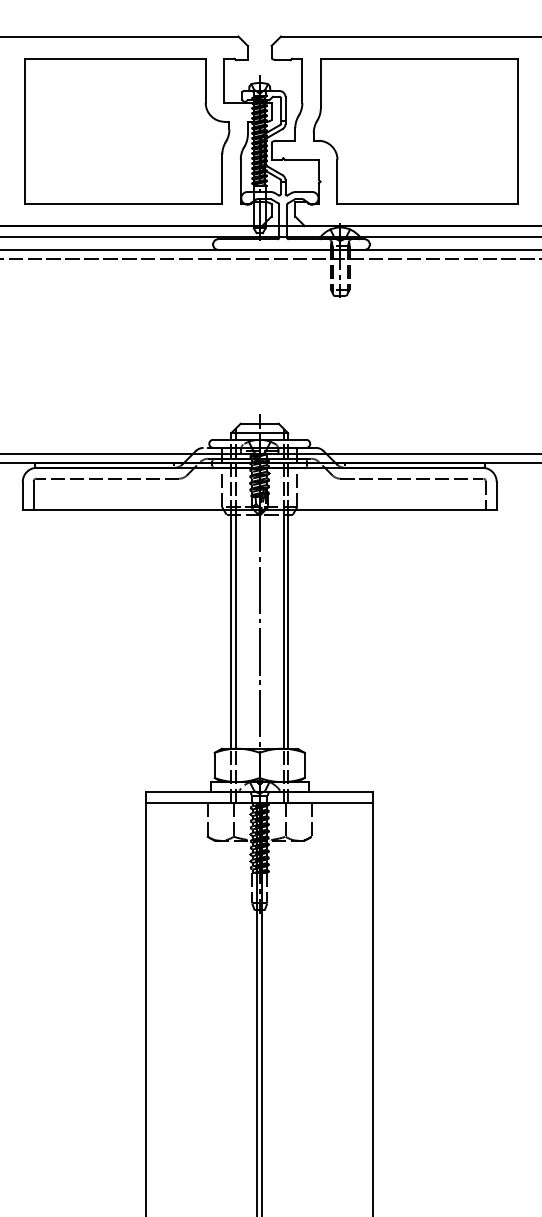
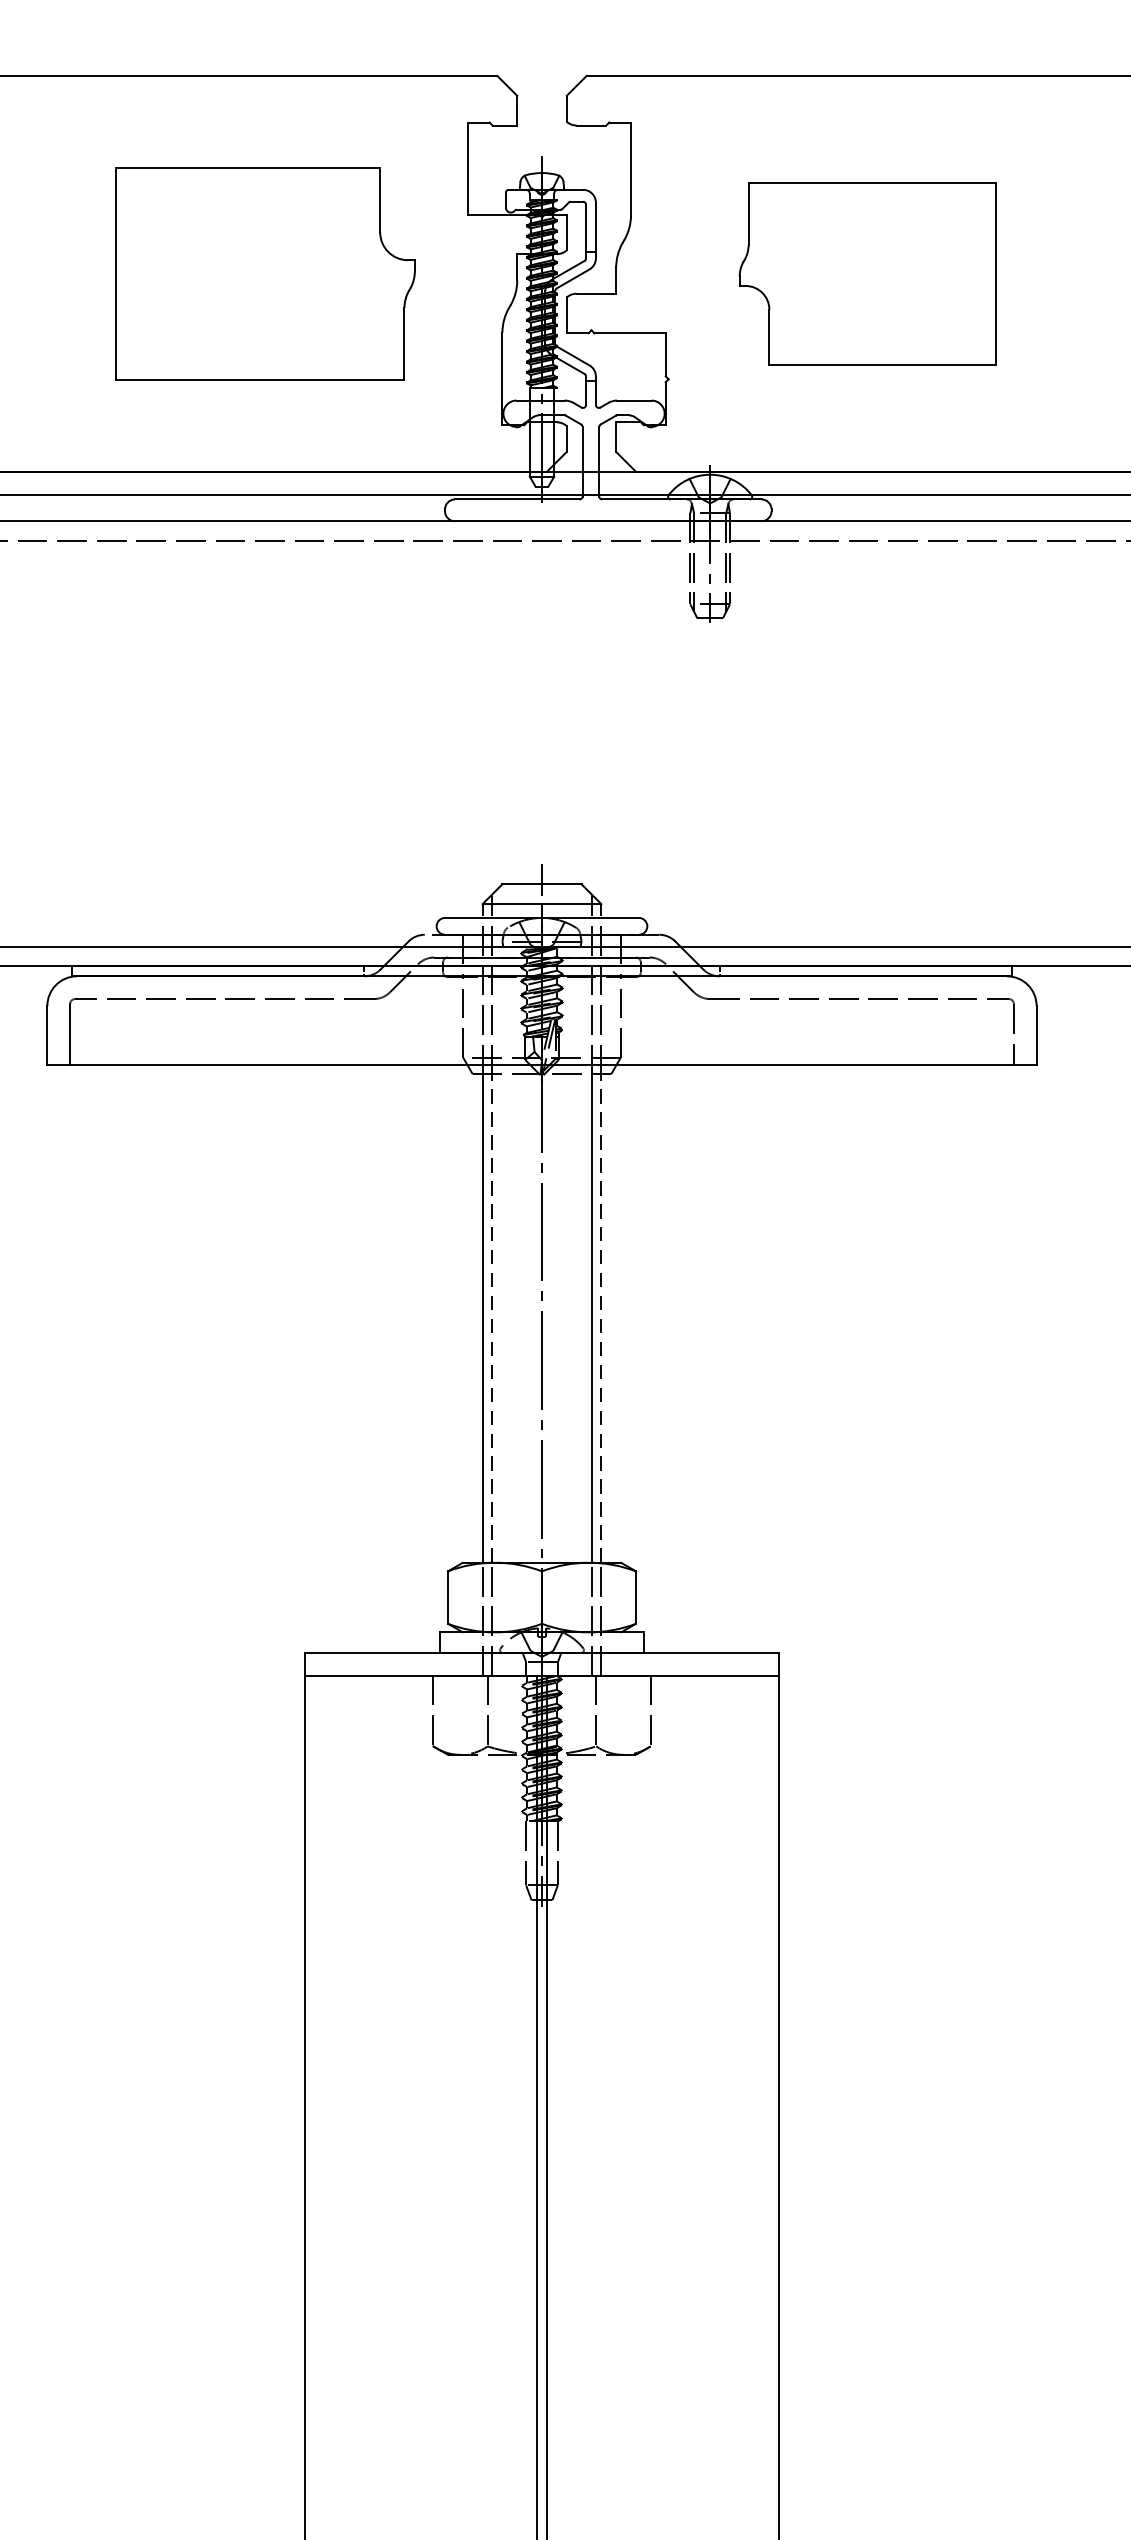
part: (127, 131) -> (265, 274), size x0.7
part: (415, 131) -> (867, 274), size x0.6
line: (235, 631) -> (491, 1318), solid -> dashed
line: (288, 631) -> (602, 1318), solid -> dashed

